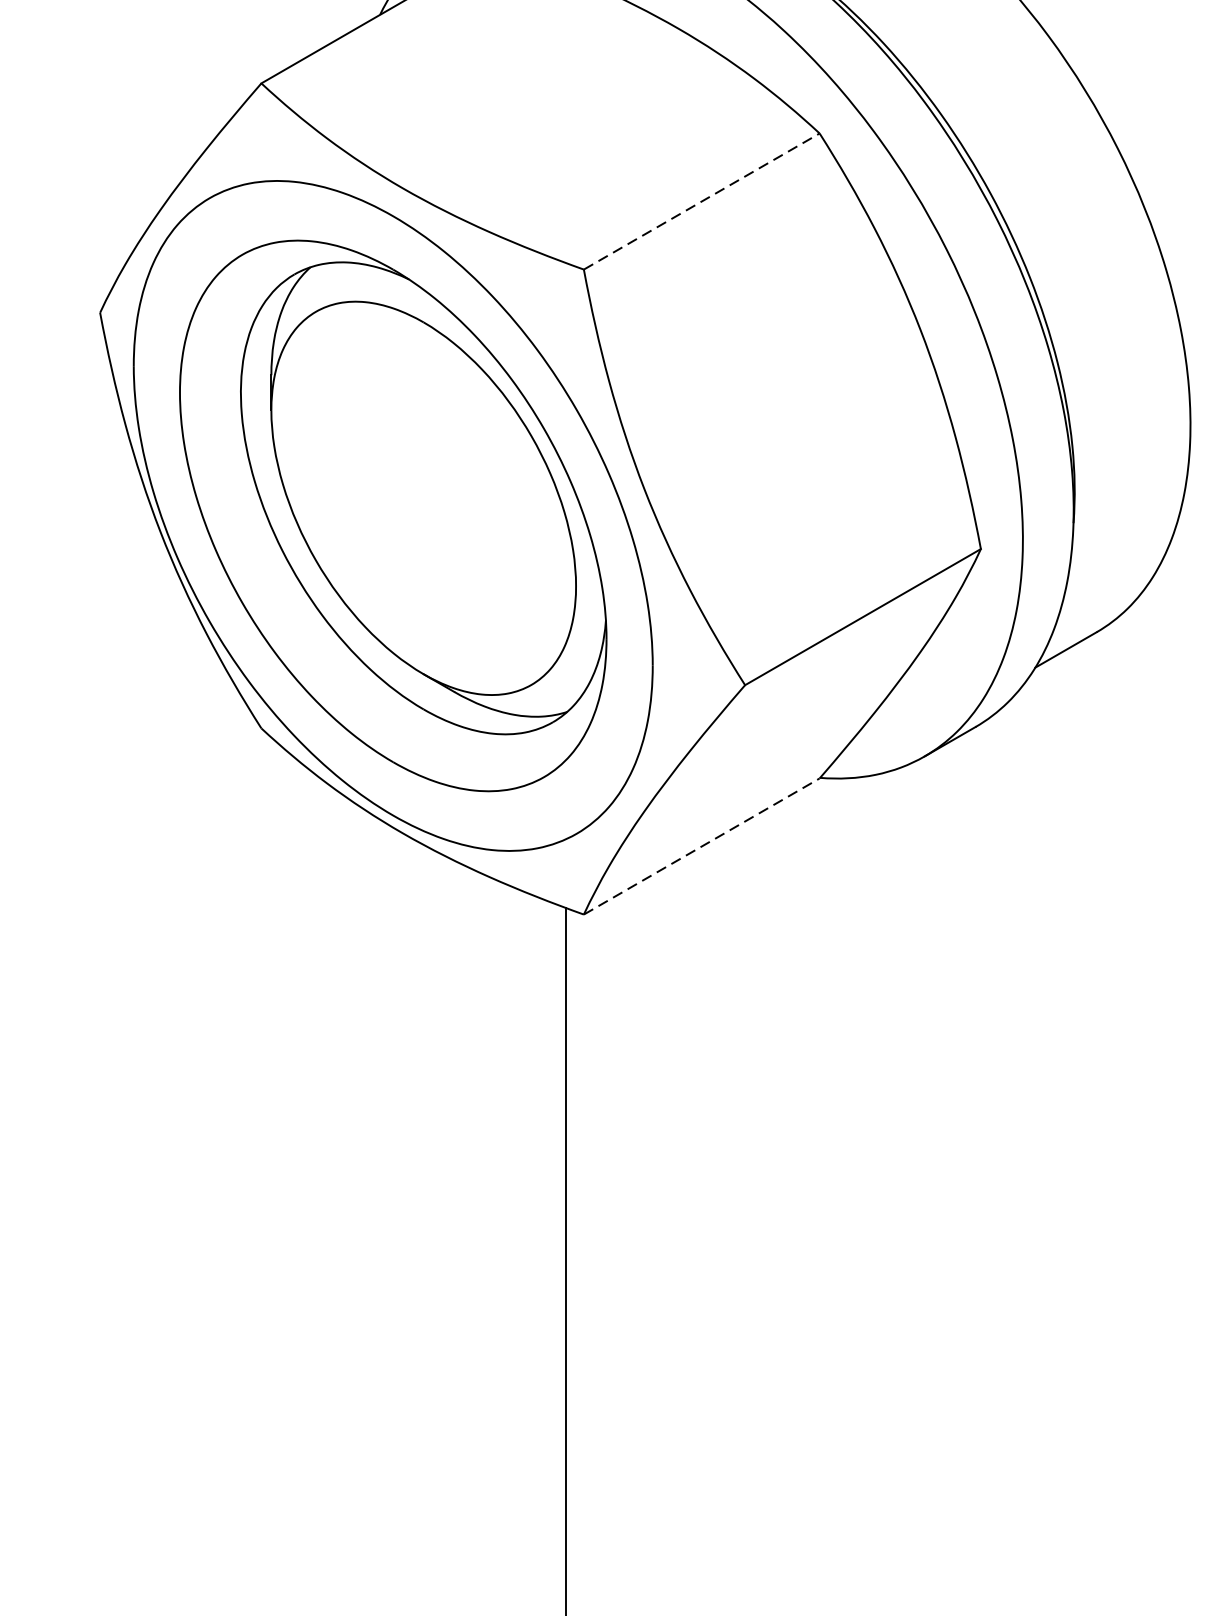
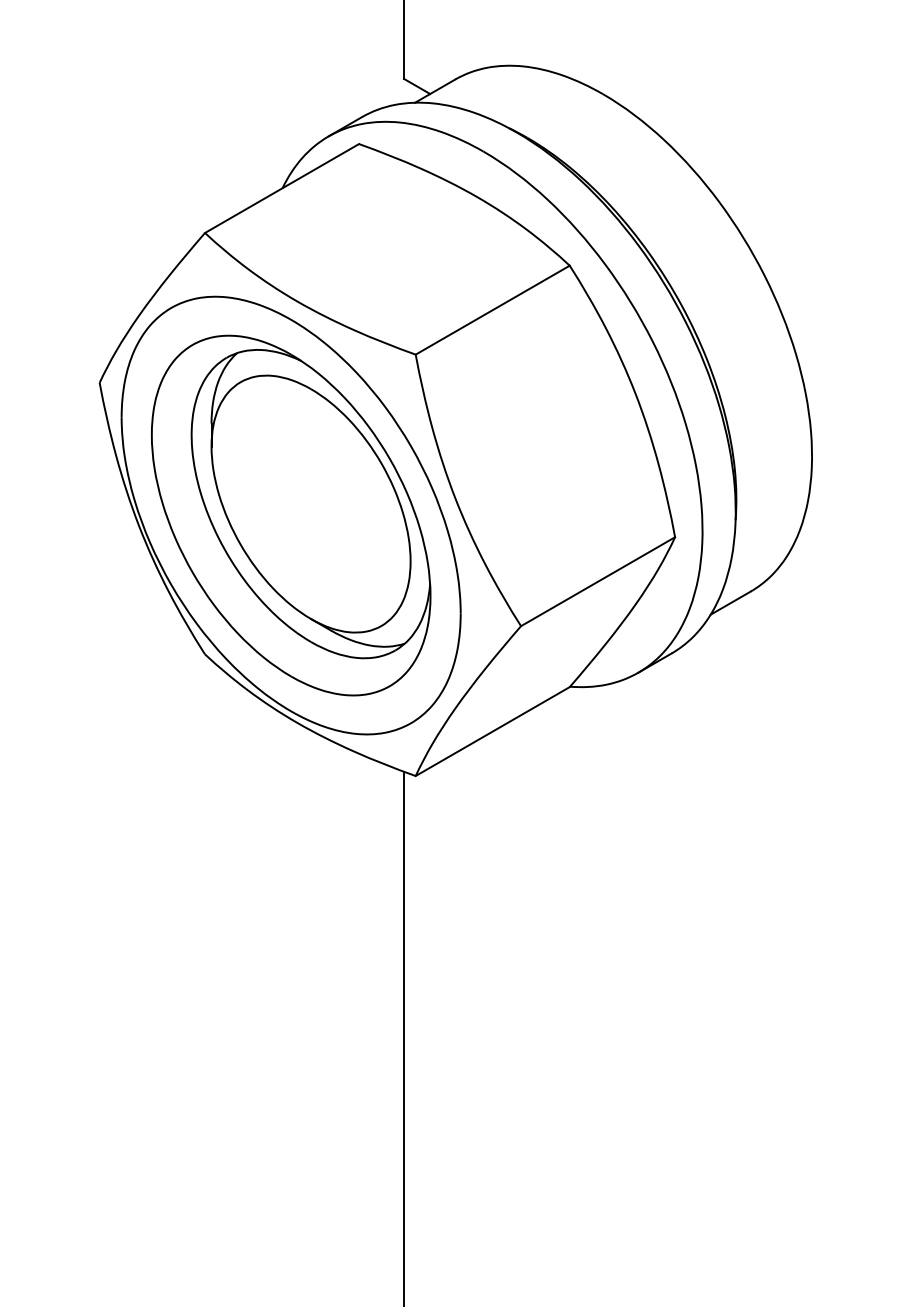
line: (701, 202) -> (492, 310), dashed -> solid
line: (701, 846) -> (492, 731), dashed -> solid

